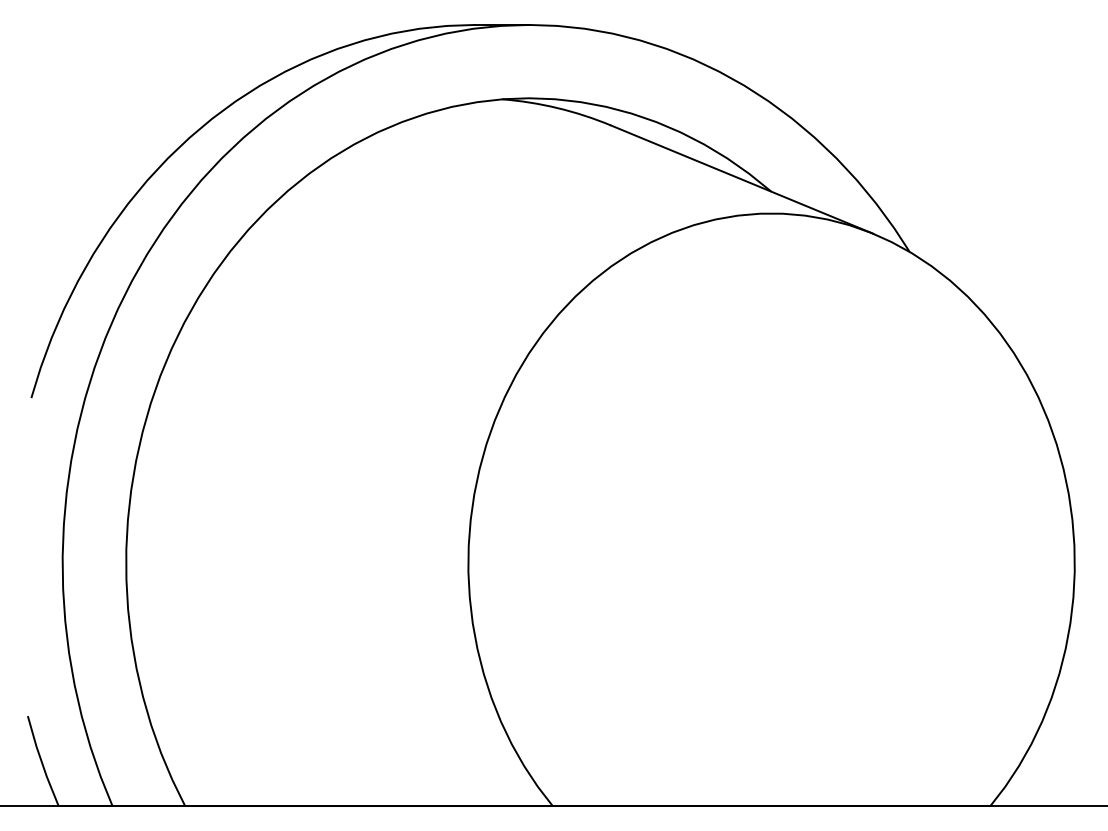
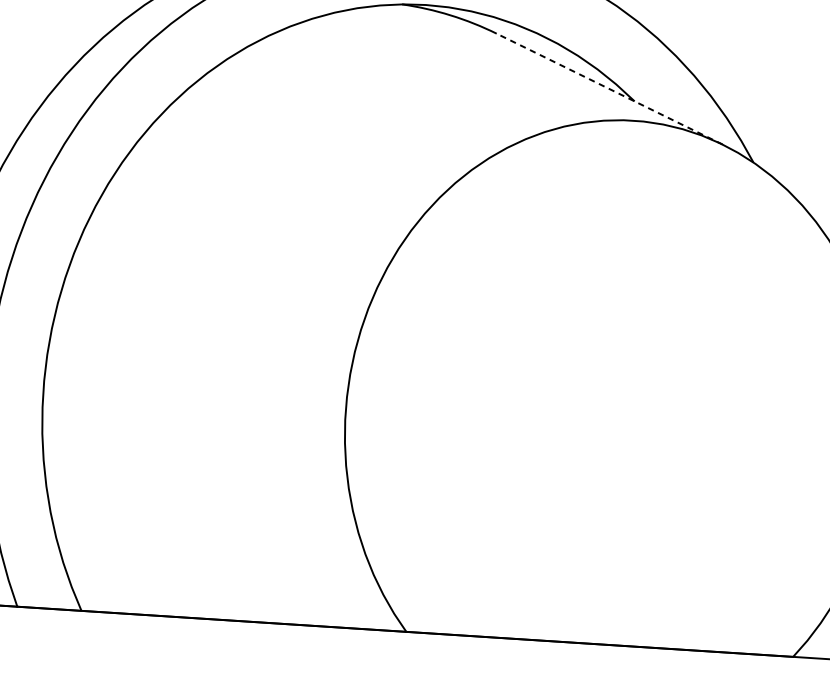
line: (741, 179) -> (608, 88), solid -> dashed

